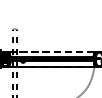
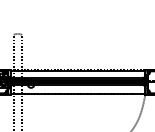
line: (52, 52) -> (78, 71), dashed -> solid

